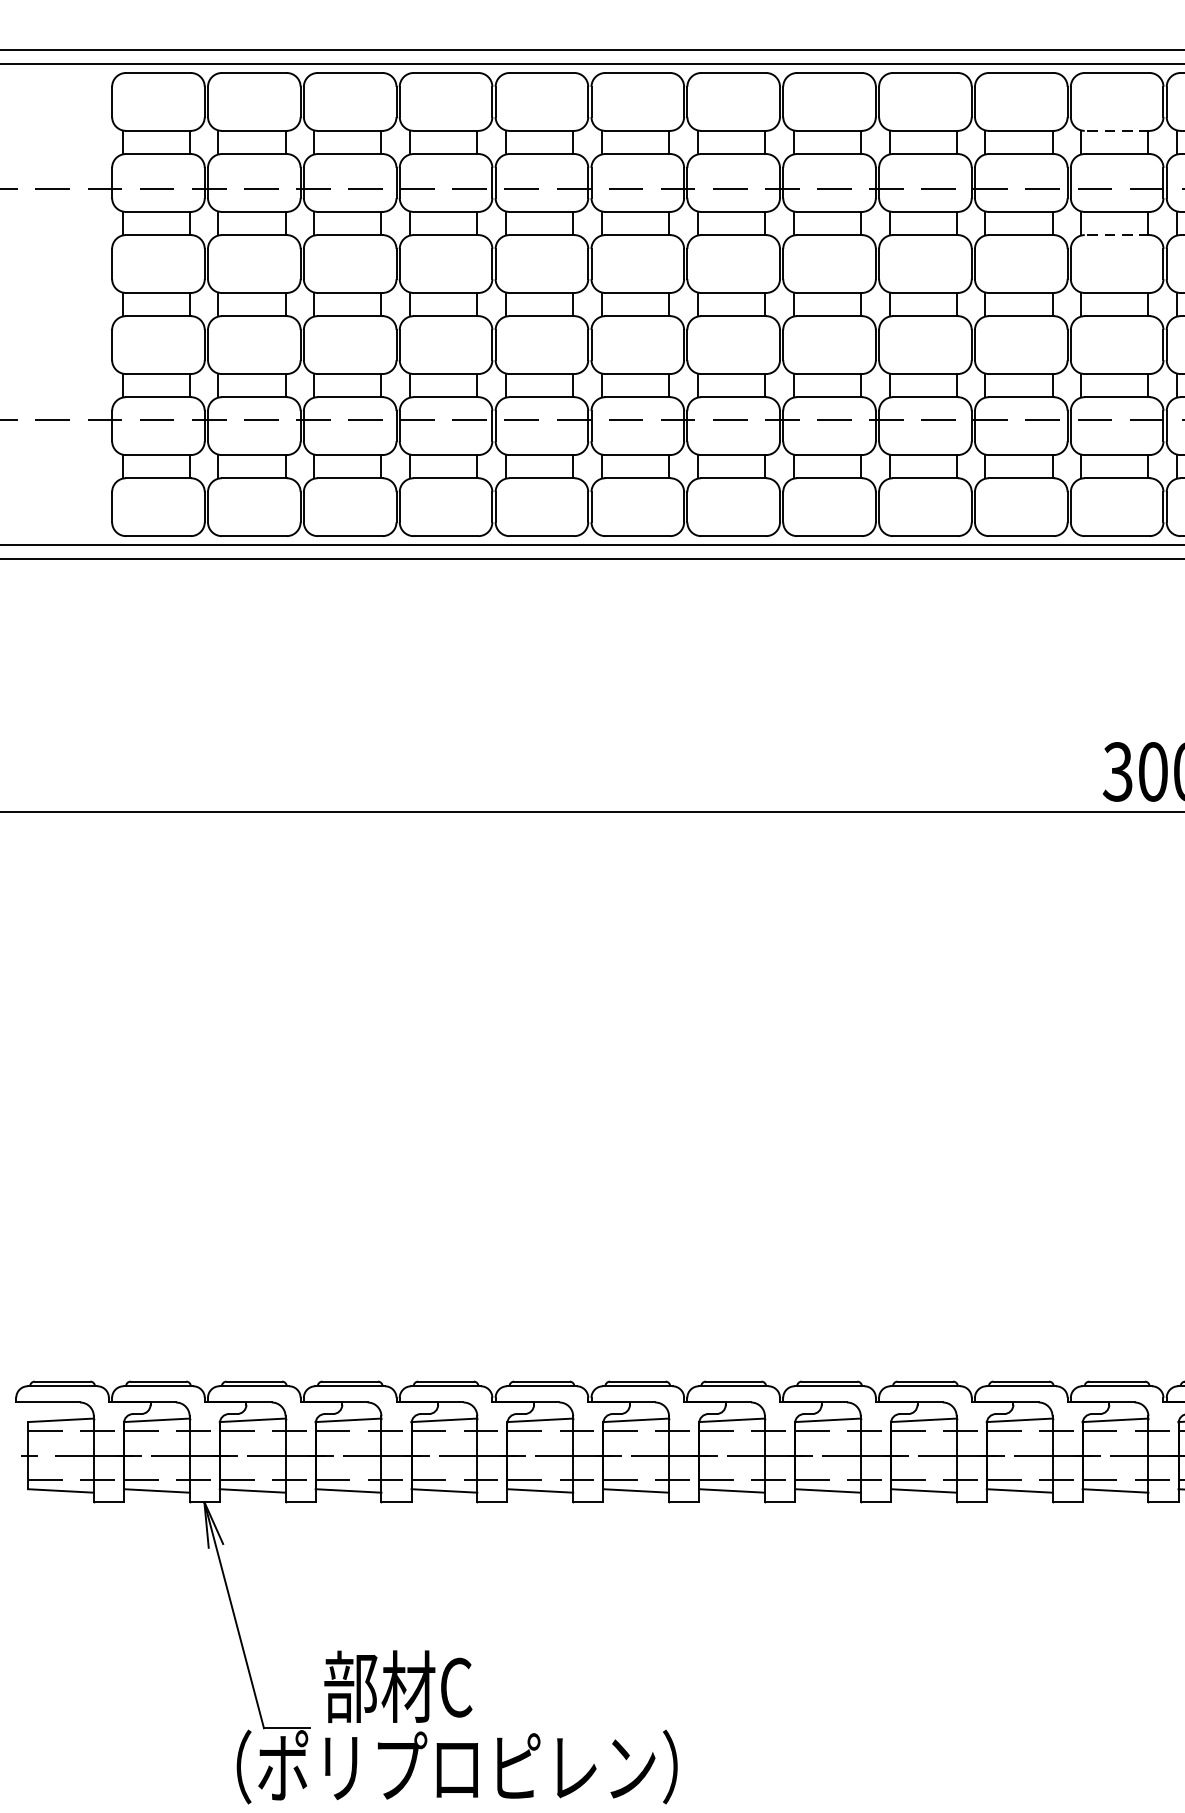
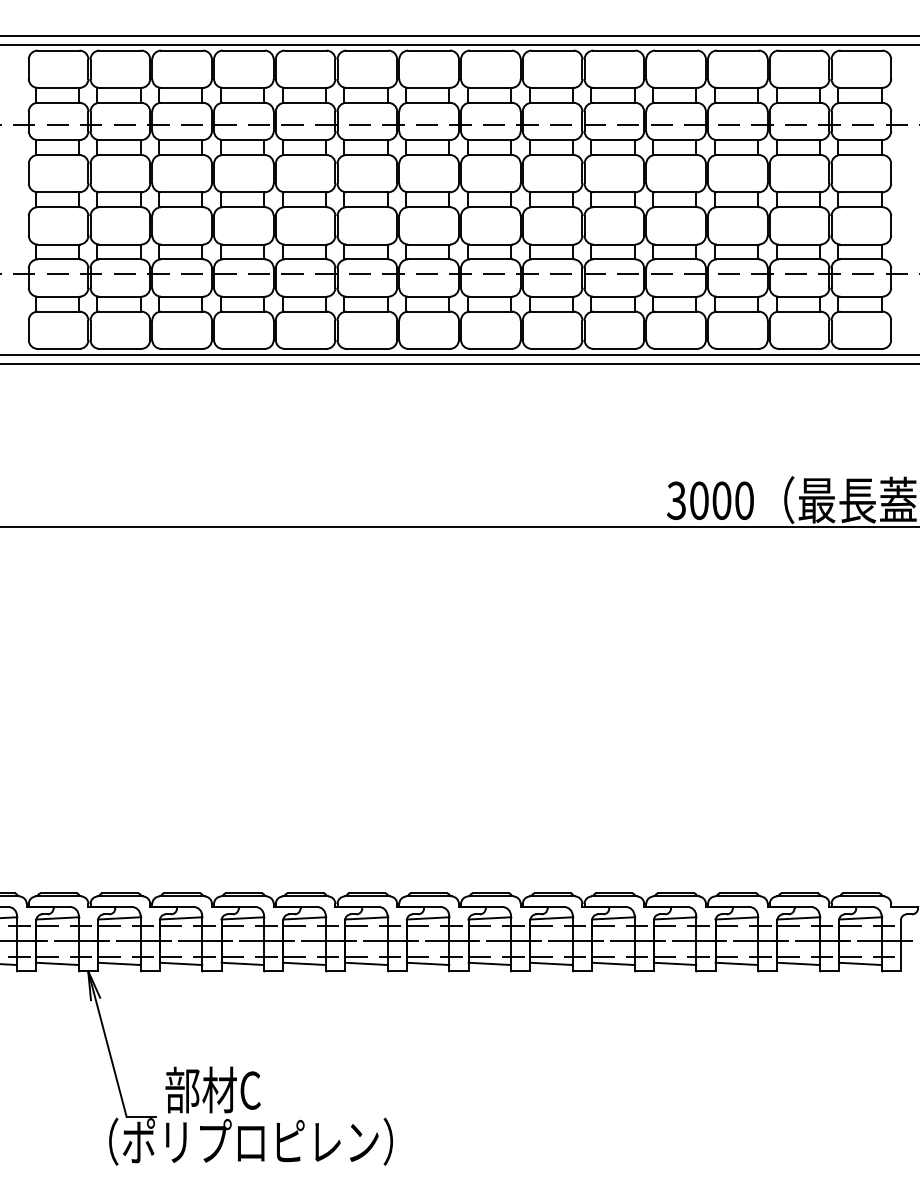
line: (1117, 130) -> (676, 87), dashed -> solid
line: (1117, 235) -> (676, 155), dashed -> solid

